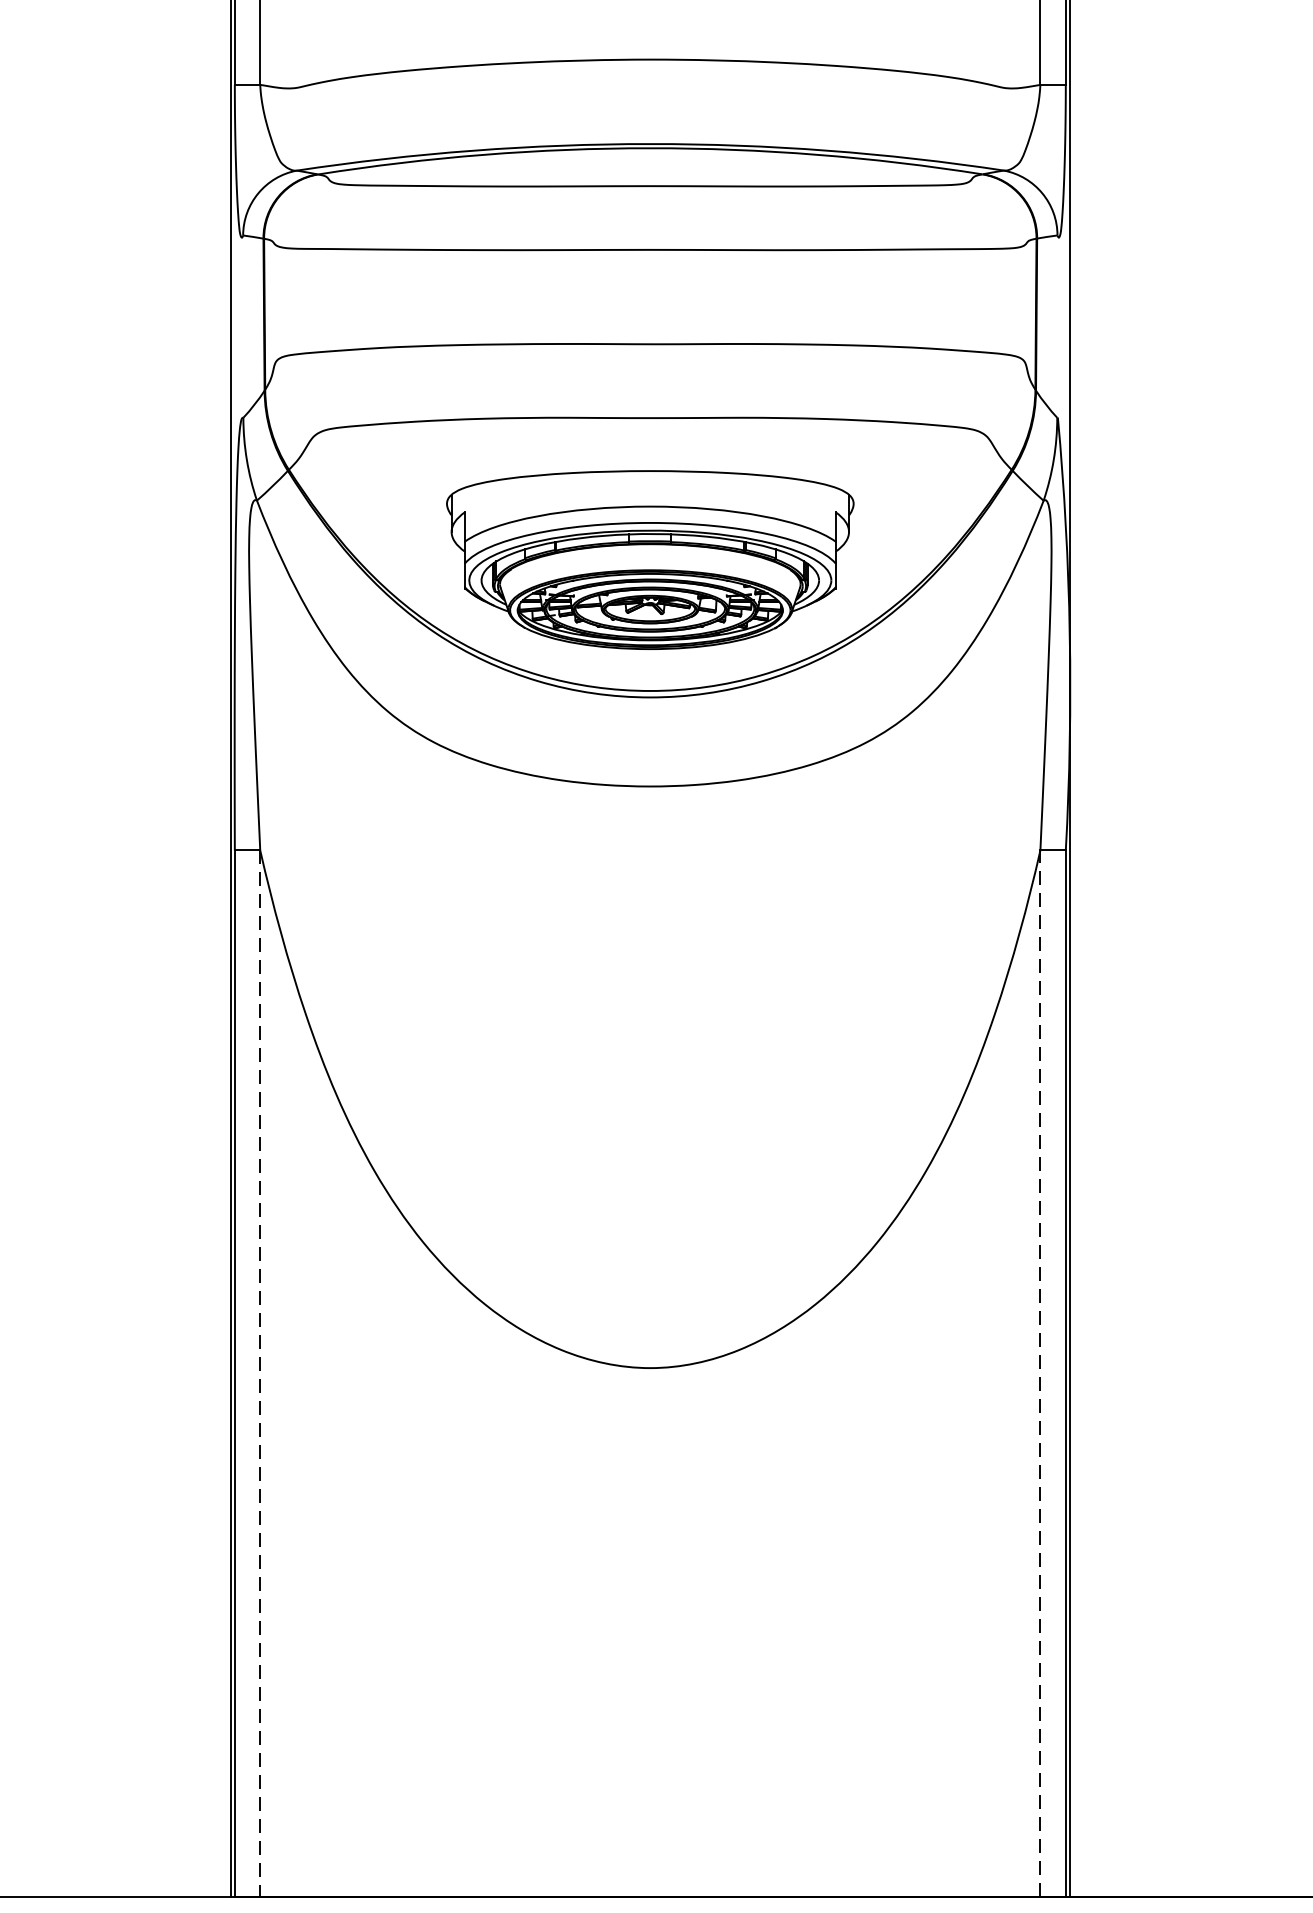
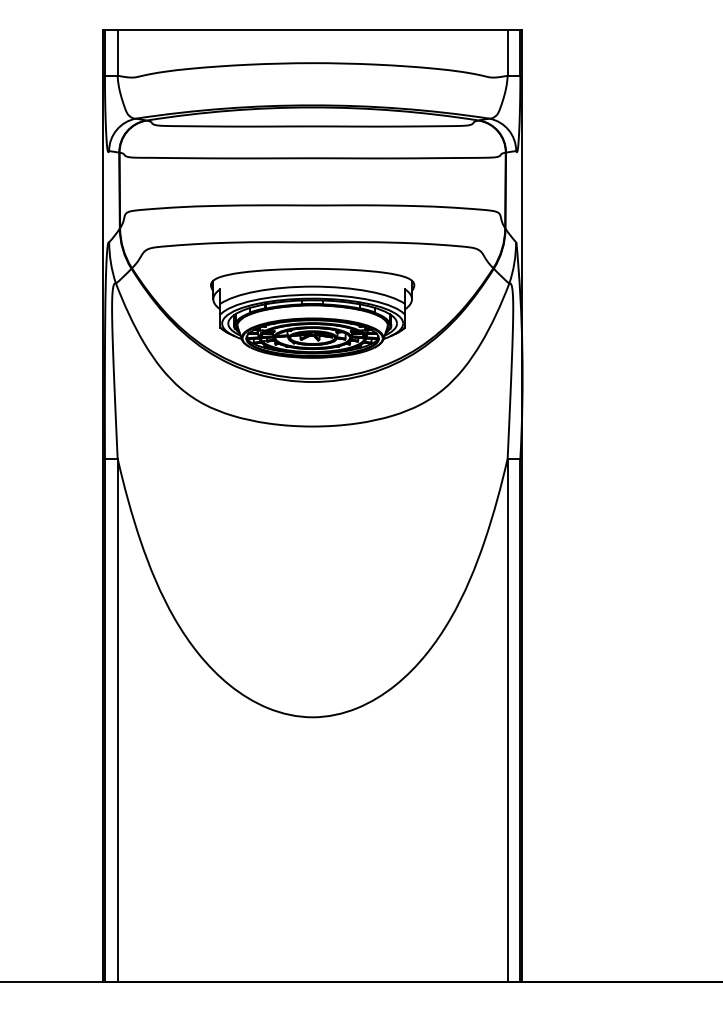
line: (259, 1374) -> (117, 720), dashed -> solid
line: (1040, 1374) -> (507, 720), dashed -> solid

